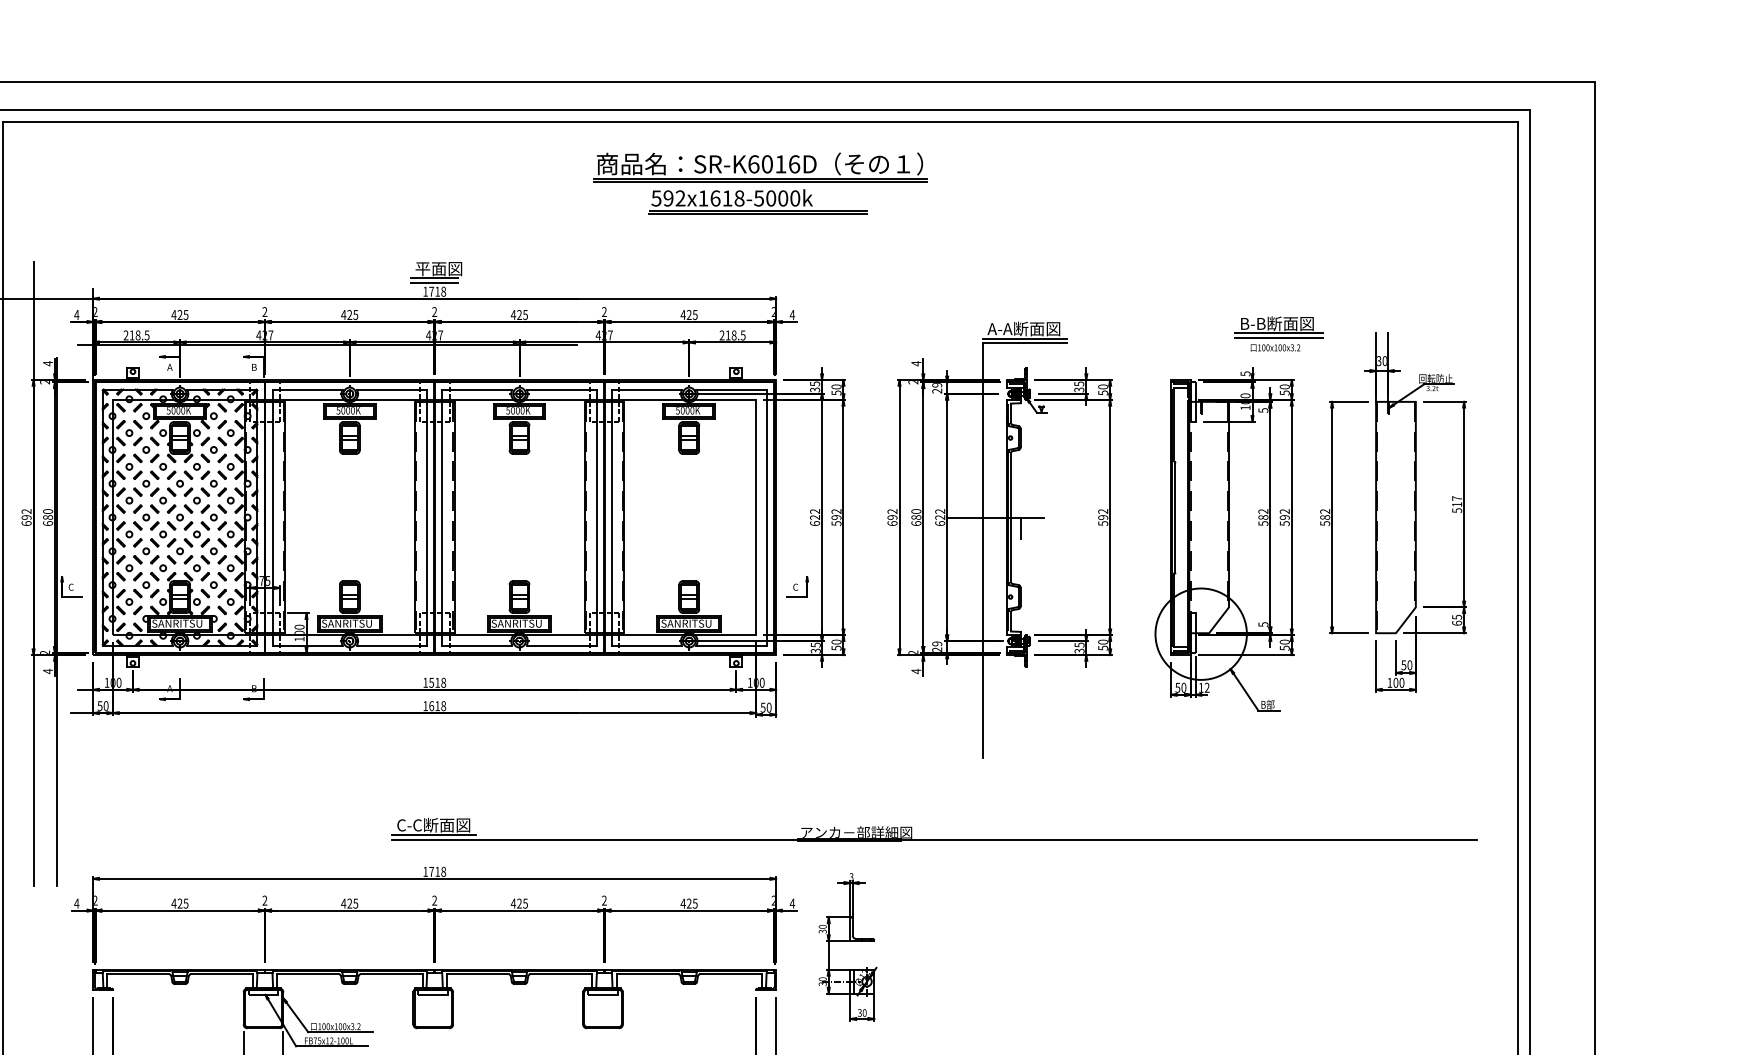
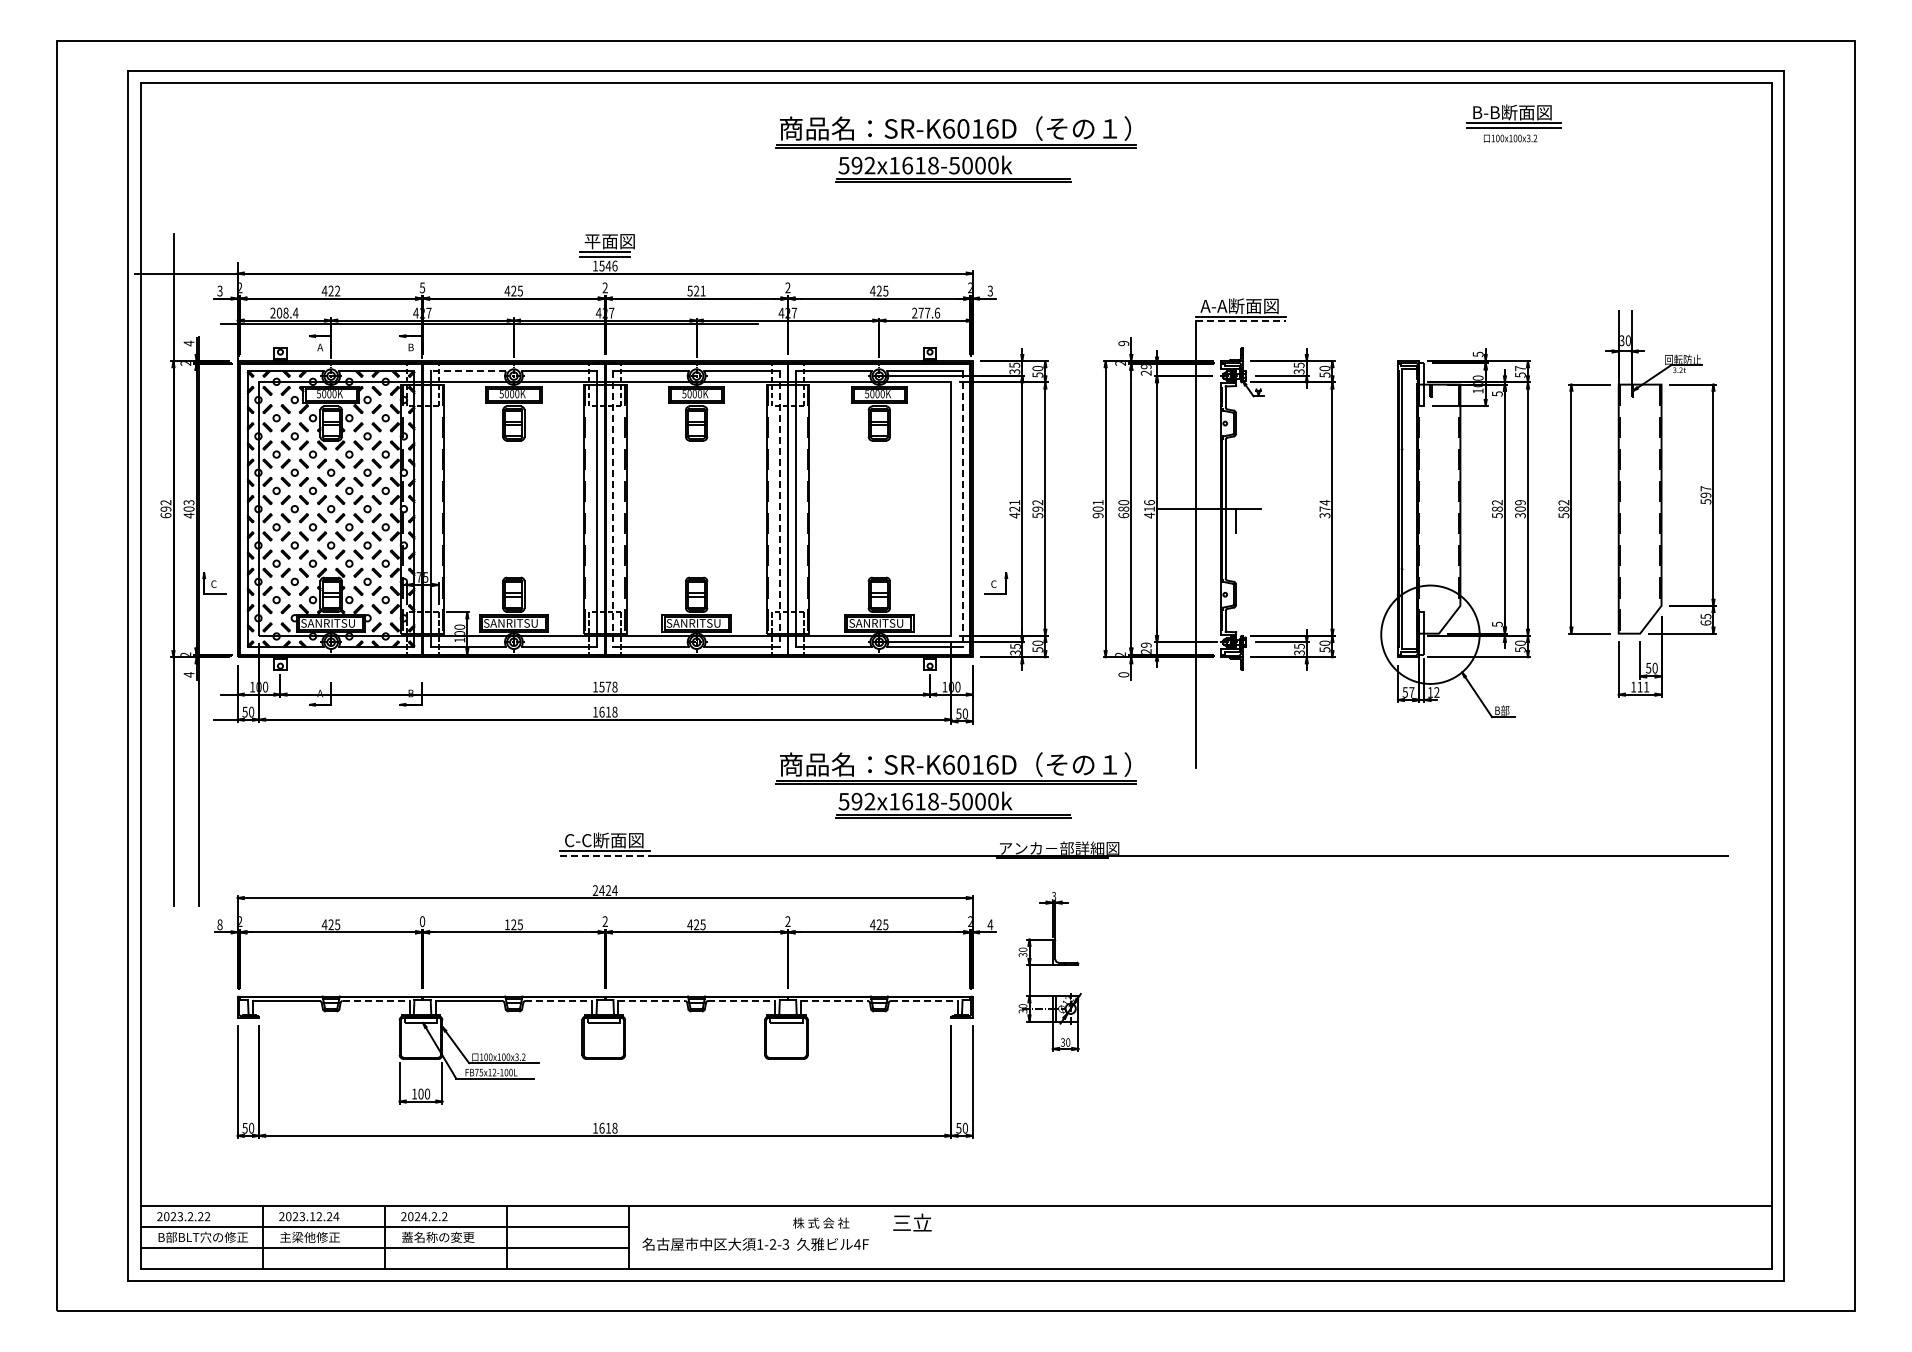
text: (437, 291) -> (608, 265), 1718 -> 1546
text: (264, 311) -> (422, 287), 2 -> 5
text: (76, 314) -> (219, 290), 4 -> 3
text: (185, 314) -> (337, 290), 425 -> 422
text: (519, 314) -> (696, 290), 425 -> 521
text: (792, 314) -> (990, 290), 4 -> 3
part: (1278, 333) -> (1513, 123), moved
text: (139, 334) -> (287, 312), 218.5 -> 208.4
text: (735, 334) -> (929, 312), 218.5 -> 277.6
line: (1024, 343) -> (1240, 321), solid -> dashed
text: (916, 363) -> (1123, 343), 4 -> 9
text: (1284, 386) -> (1520, 368), 50 -> 57
line: (307, 389) -> (468, 371), solid -> dashed
text: (1456, 503) -> (1705, 494), 517 -> 597
text: (1102, 516) -> (1324, 508), 592 -> 374
text: (1284, 516) -> (1520, 508), 592 -> 309
text: (47, 517) -> (188, 509), 680 -> 403
line: (442, 517) -> (613, 509), solid -> dashed
line: (596, 517) -> (779, 509), solid -> dashed
line: (766, 517) -> (962, 509), solid -> dashed
text: (814, 517) -> (1014, 509), 622 -> 421
text: (891, 517) -> (1097, 509), 692 -> 901
text: (940, 517) -> (1149, 509), 622 -> 416
text: (916, 671) -> (1123, 674), 4 -> 0
text: (437, 682) -> (608, 686), 1518 -> 1578
text: (1399, 682) -> (1643, 686), 100 -> 111
text: (1183, 687) -> (1411, 692), 50 -> 57
part: (760, 774) -> (955, 785), added
line: (433, 839) -> (604, 855), solid -> dashed
text: (433, 871) -> (604, 890), 1718 -> 2424
text: (264, 900) -> (422, 921), 2 -> 0
text: (76, 903) -> (219, 924), 4 -> 8
text: (343, 903) -> (507, 924), 425 -> 125
line: (222, 974) -> (376, 1001), solid -> dashed
line: (392, 974) -> (559, 1001), solid -> dashed
line: (478, 974) -> (652, 1001), solid -> dashed
line: (562, 974) -> (742, 1001), solid -> dashed
line: (647, 974) -> (834, 1001), solid -> dashed
line: (731, 974) -> (924, 1001), solid -> dashed

